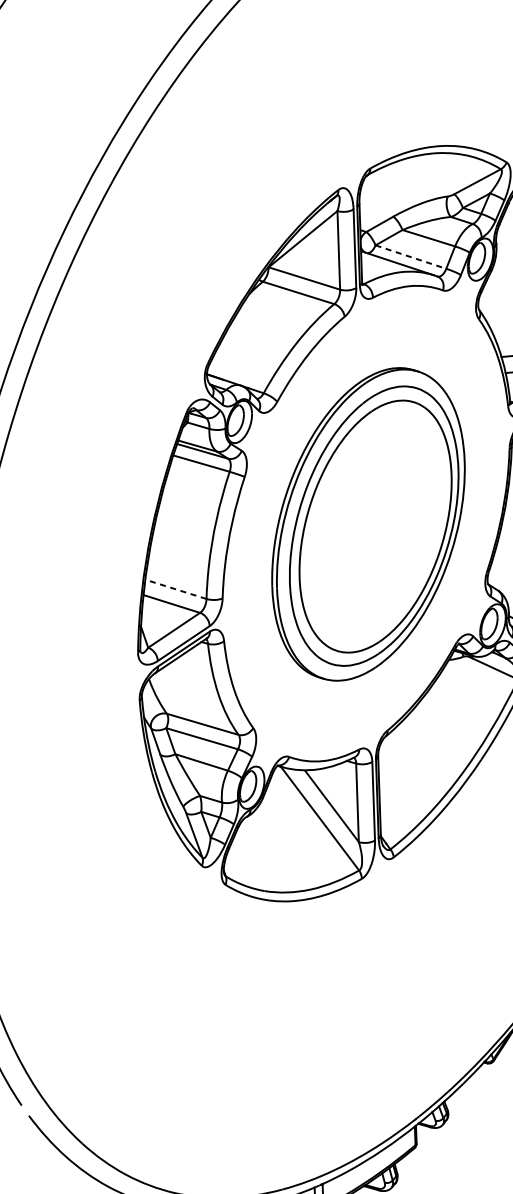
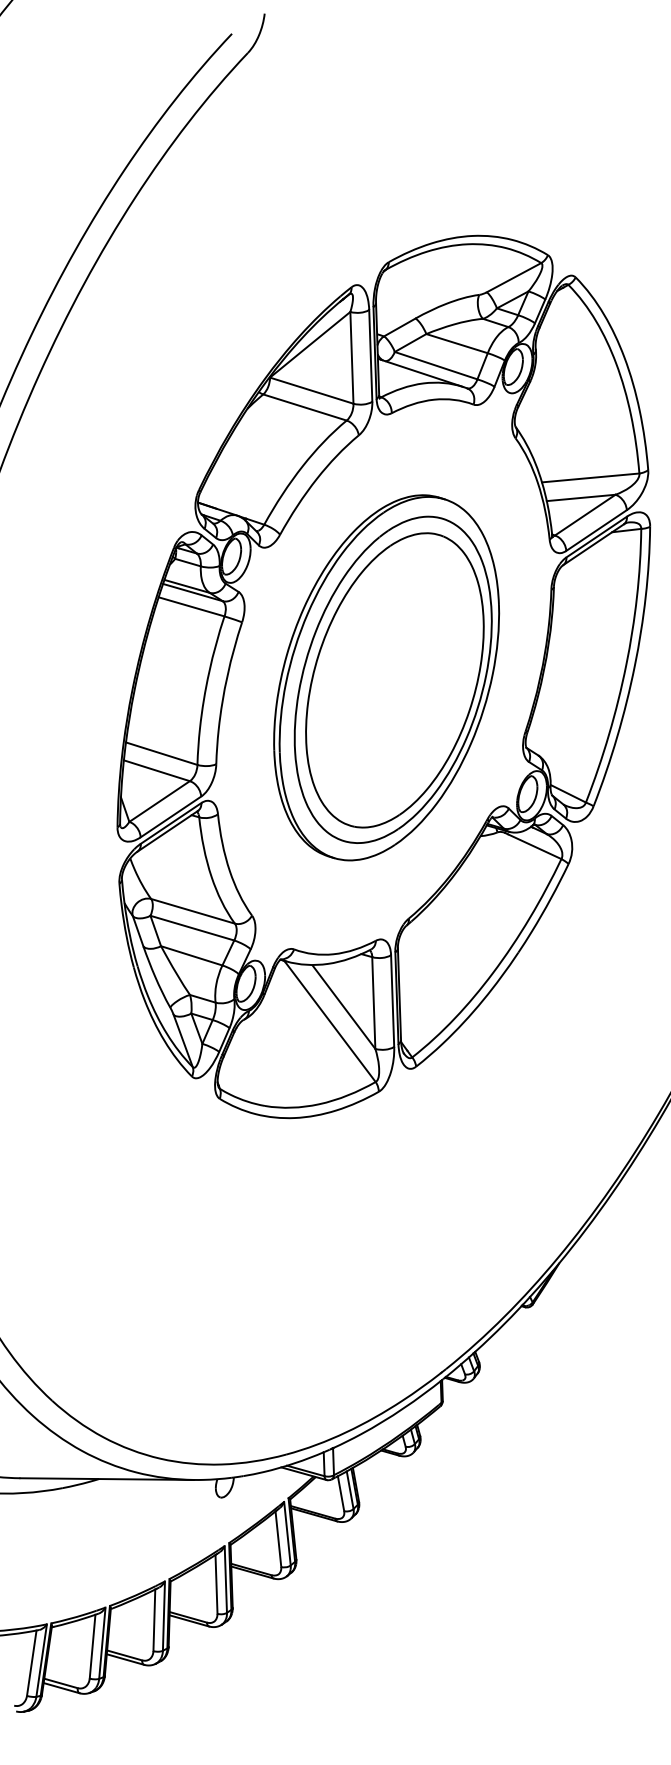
line: (411, 256) -> (436, 365), dashed -> solid
line: (175, 589) -> (161, 753), dashed -> solid

